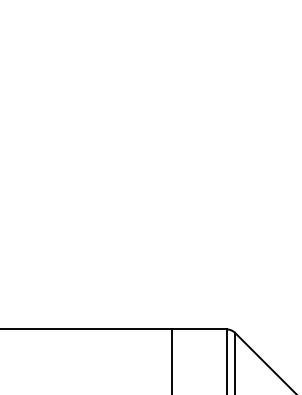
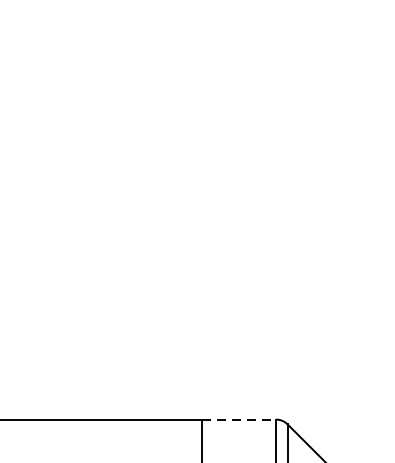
line: (199, 329) -> (239, 419), solid -> dashed

